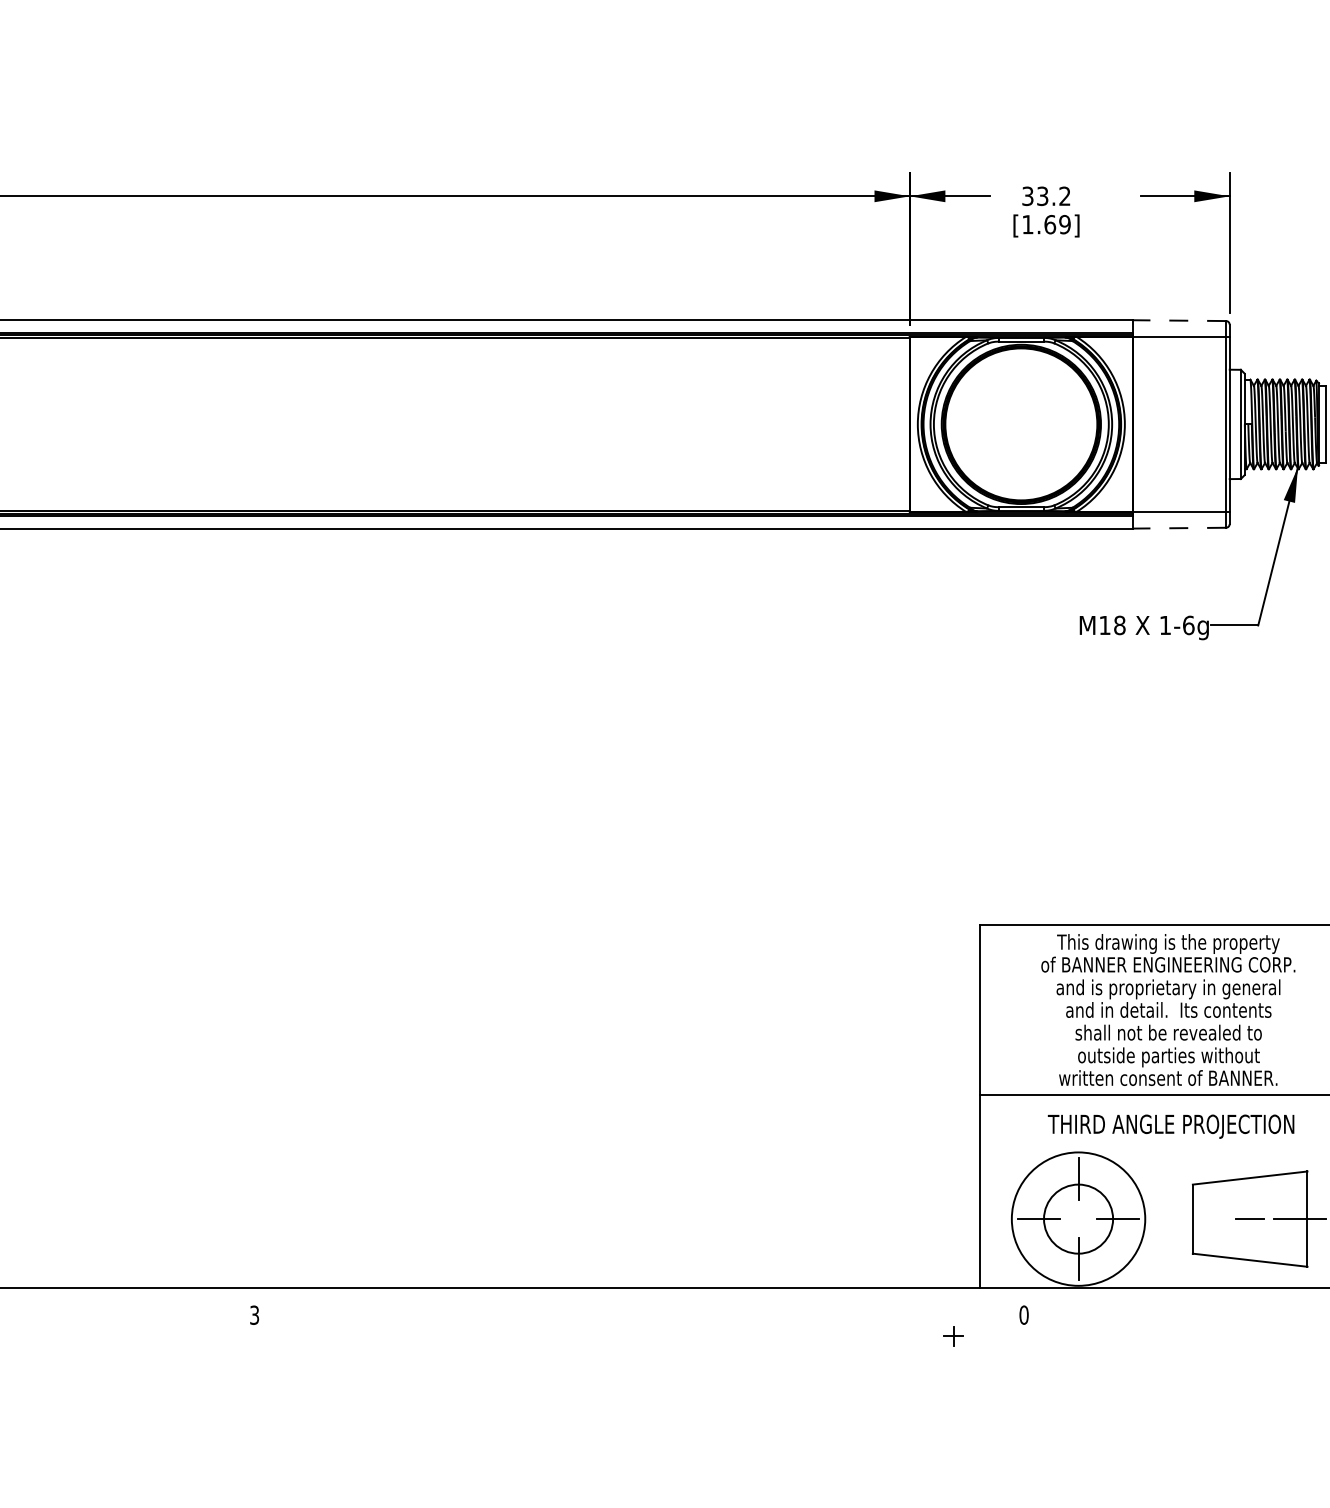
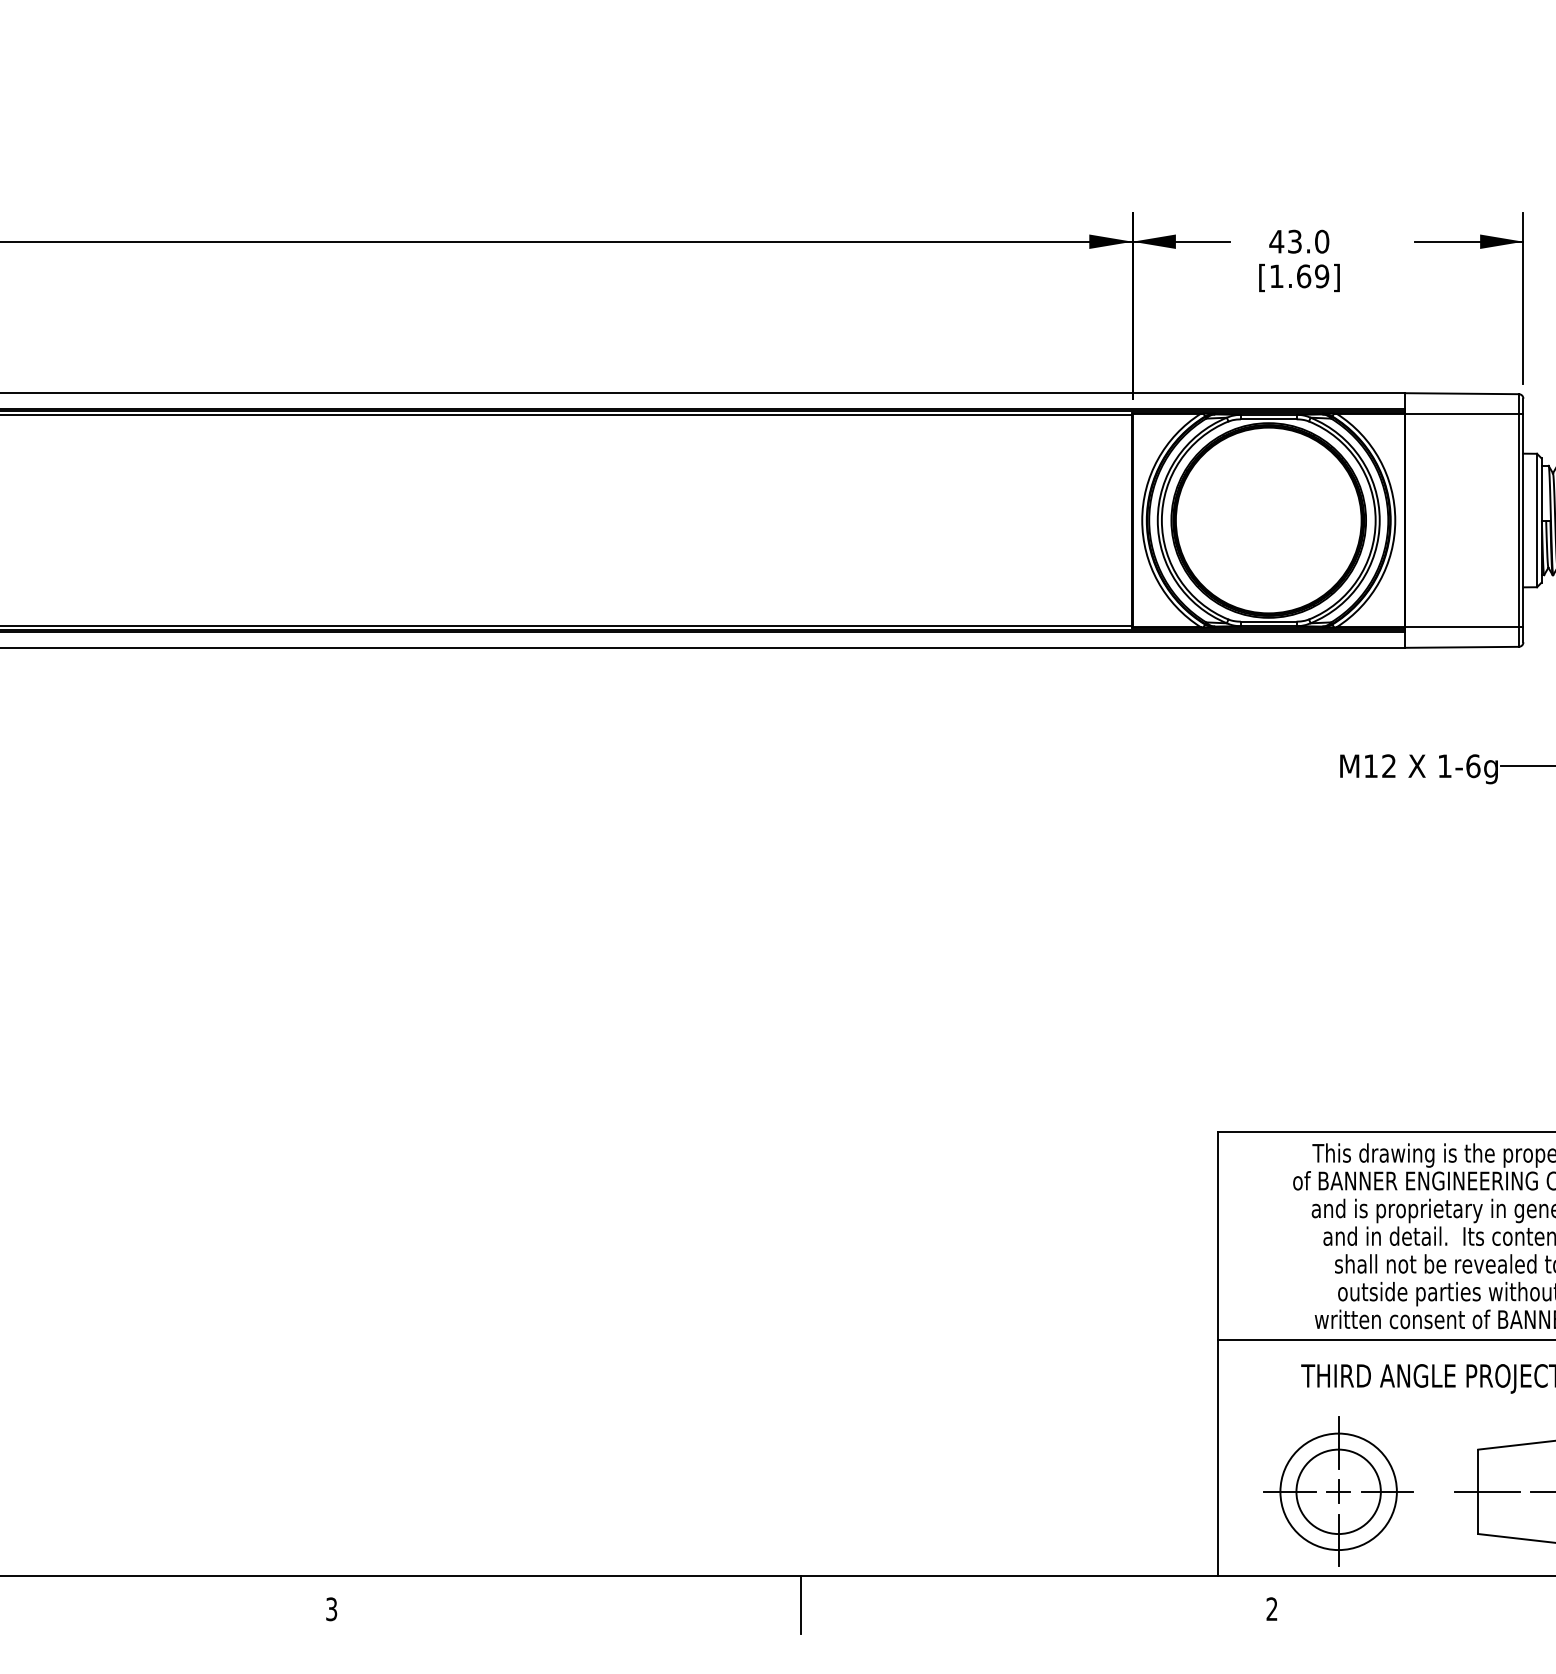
text: (1045, 196) -> (1298, 241), 33.2 -> 43.0
line: (1179, 320) -> (1462, 393), dashed -> solid
line: (1179, 528) -> (1462, 647), dashed -> solid
text: (1119, 625) -> (1388, 766), M18 -> M12
circle: (1078, 1218) -> (1338, 1491), size x0.71
line: (1199, 1219) -> (1486, 1492), added
line: (638, 1311) -> (800, 1604), added
text: (1023, 1314) -> (1271, 1608), 0 -> 2
part: (953, 1336) -> (1338, 1492), moved

